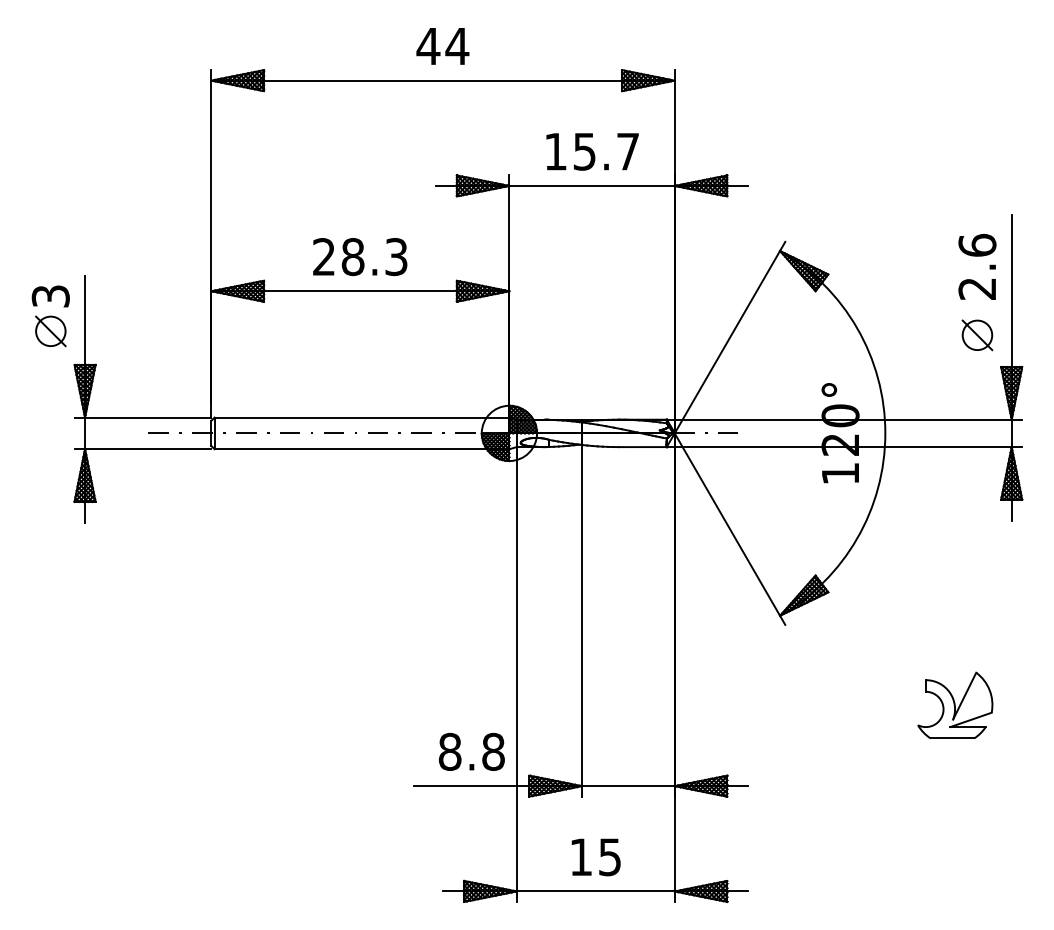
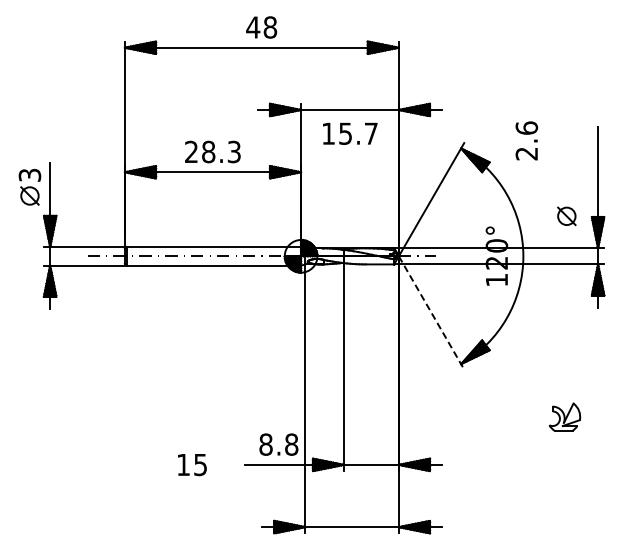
text: (457, 46) -> (270, 27), 44 -> 48
text: (592, 151) -> (350, 133), moved
text: (976, 266) -> (526, 140), moved
part: (976, 335) -> (566, 216), moved
line: (729, 530) -> (431, 313), solid -> dashed
part: (954, 704) -> (564, 416), size x0.7
text: (596, 858) -> (192, 465), moved

